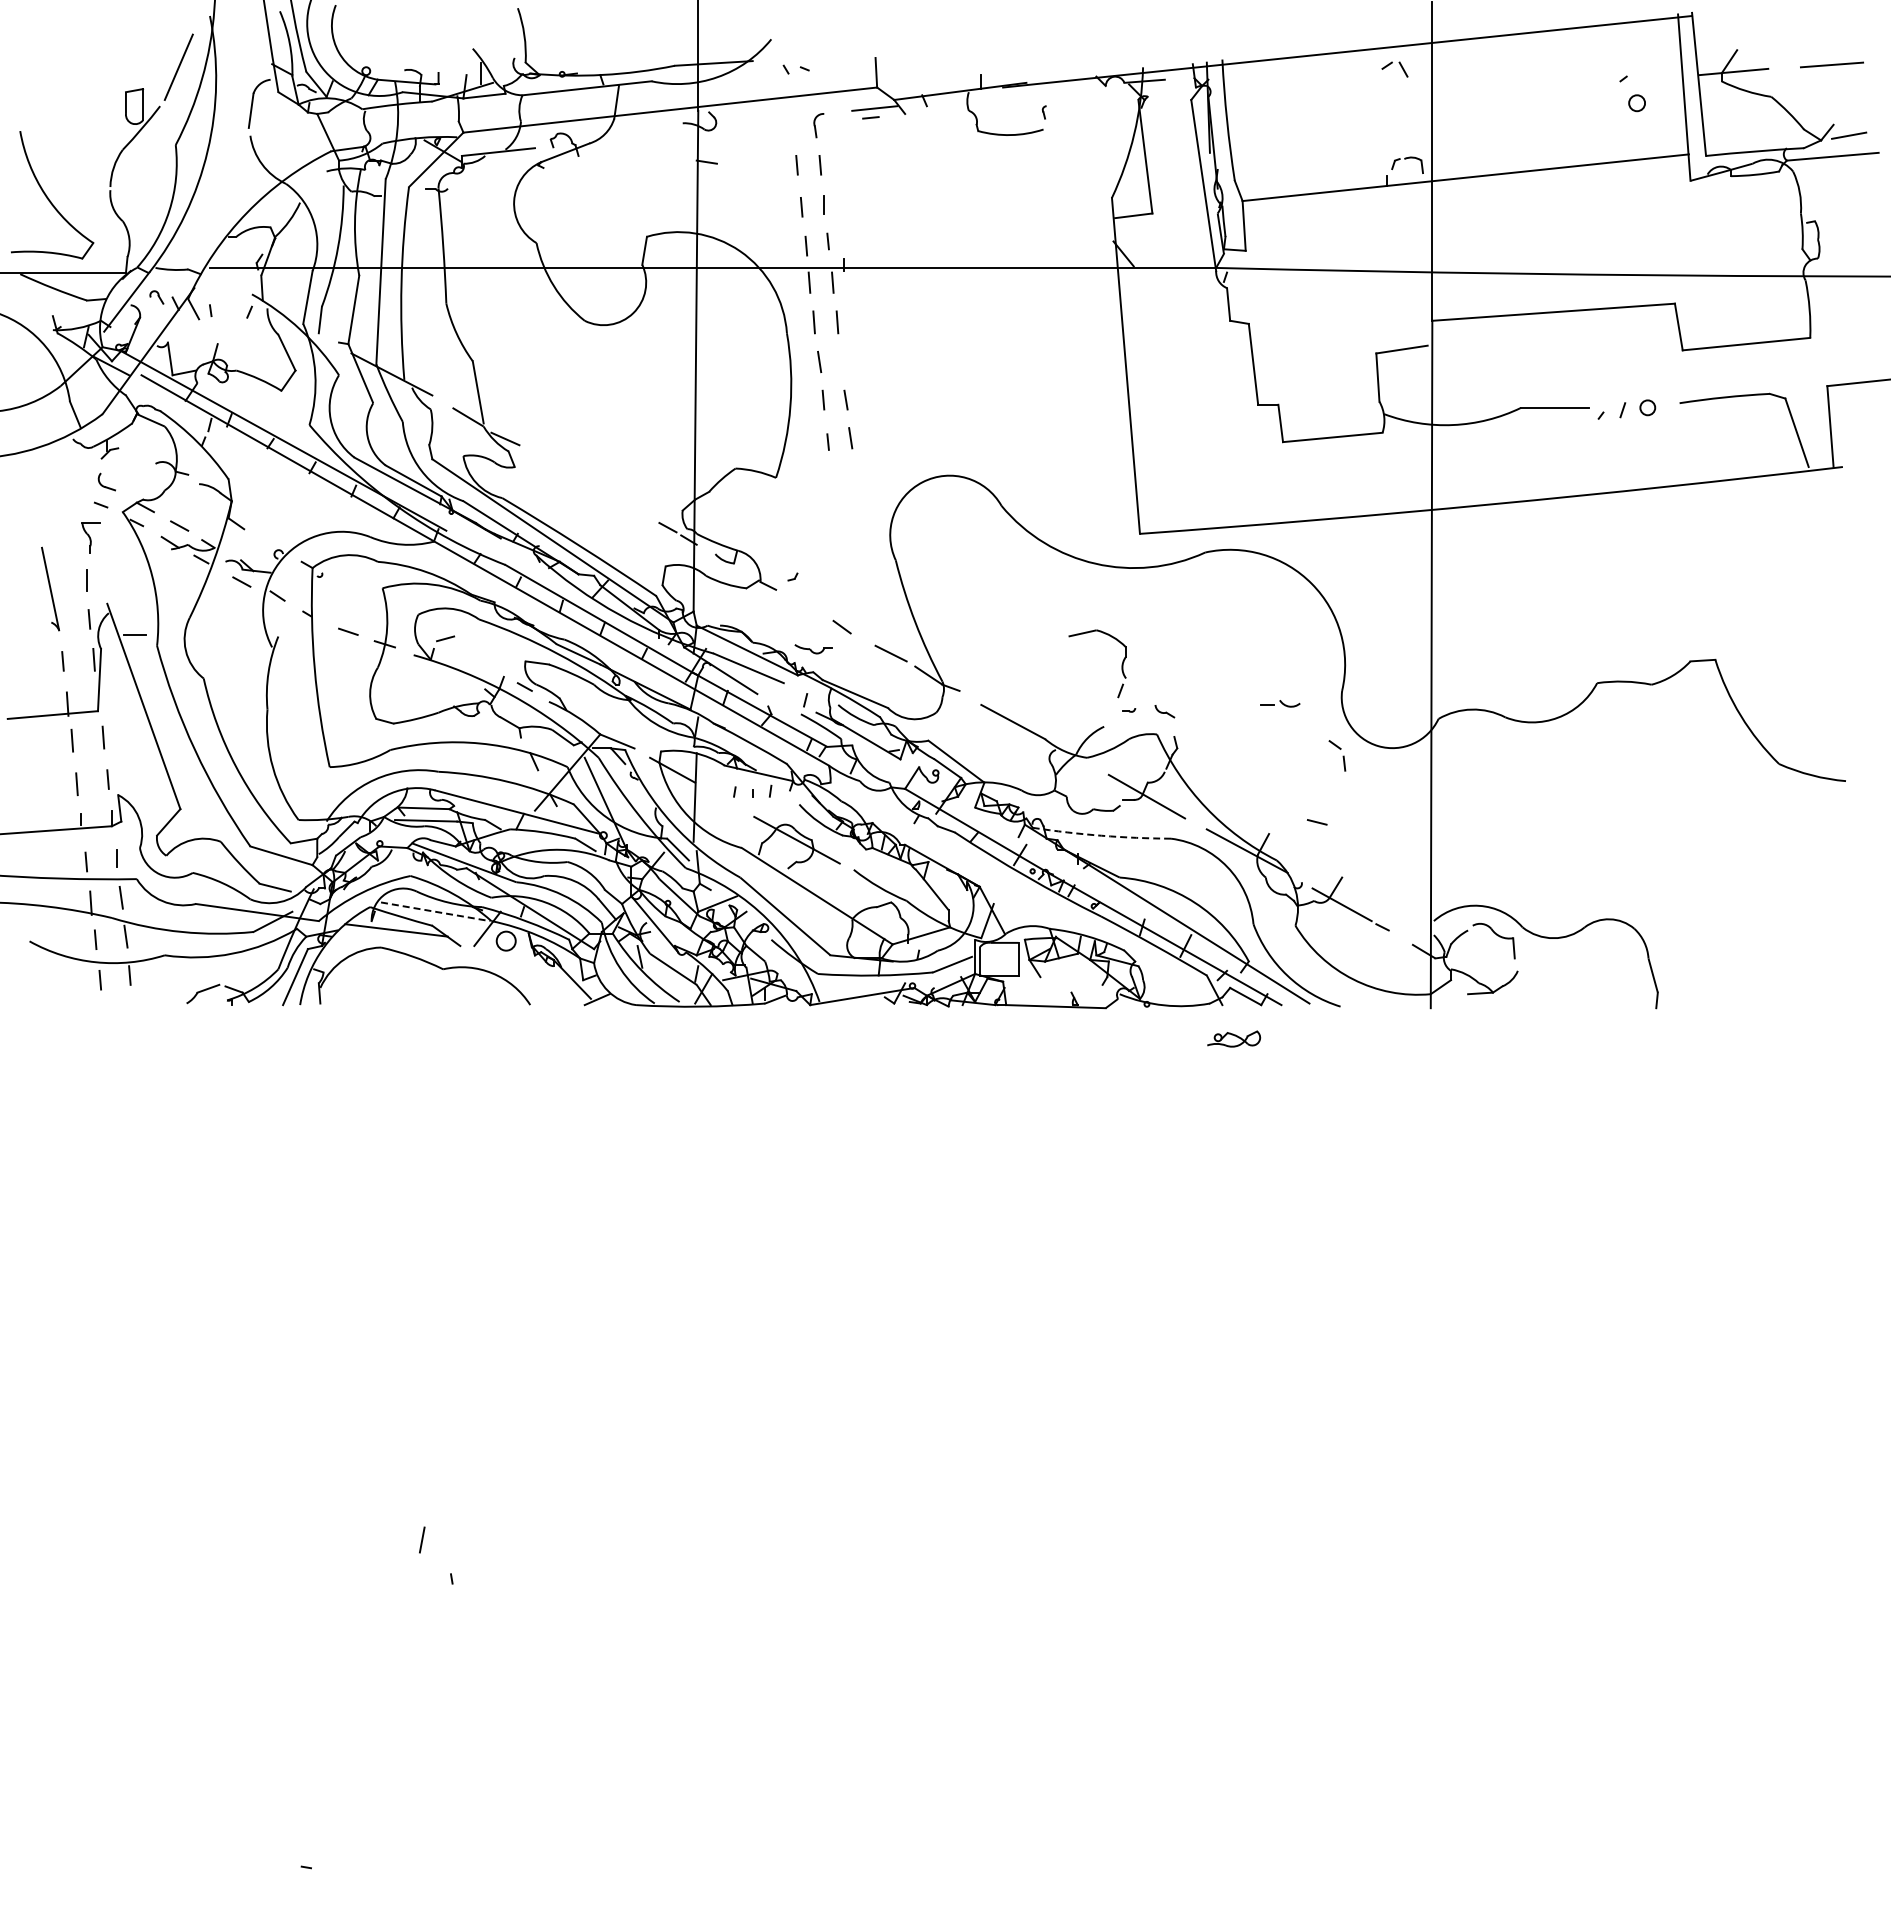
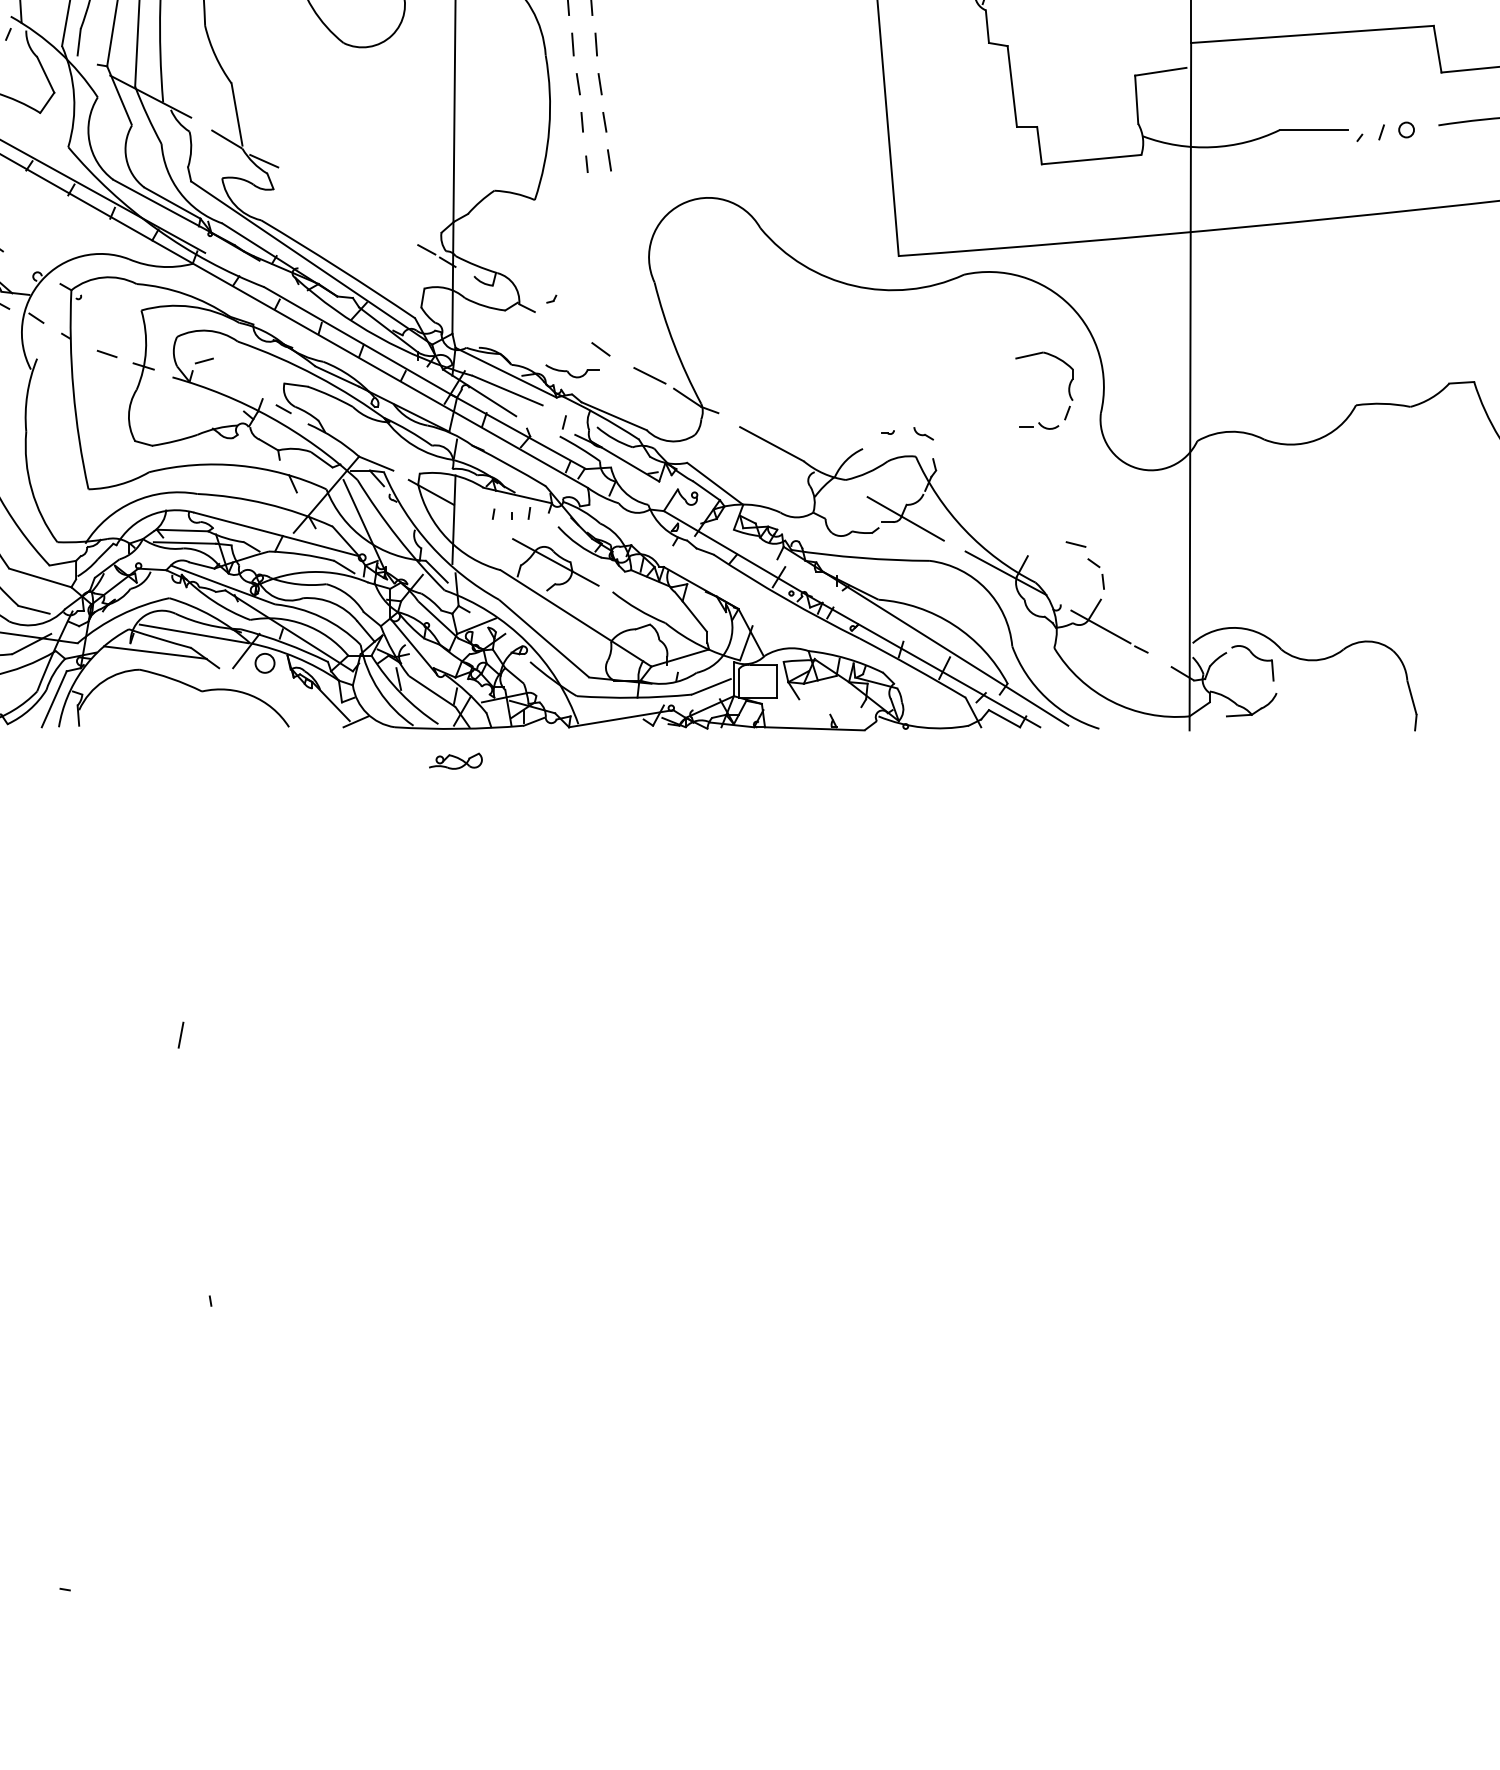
line: (840, 362) -> (599, 84), added
part: (813, 649) -> (572, 371), size x1.43
part: (1121, 664) -> (1068, 386), moved
part: (1337, 755) -> (1096, 573), moved
arc: (1101, 835) -> (860, 557), dashed -> solid
line: (435, 911) -> (194, 633), dashed -> solid
part: (1234, 1038) -> (456, 760), moved
line: (422, 1539) -> (181, 1034), moved

